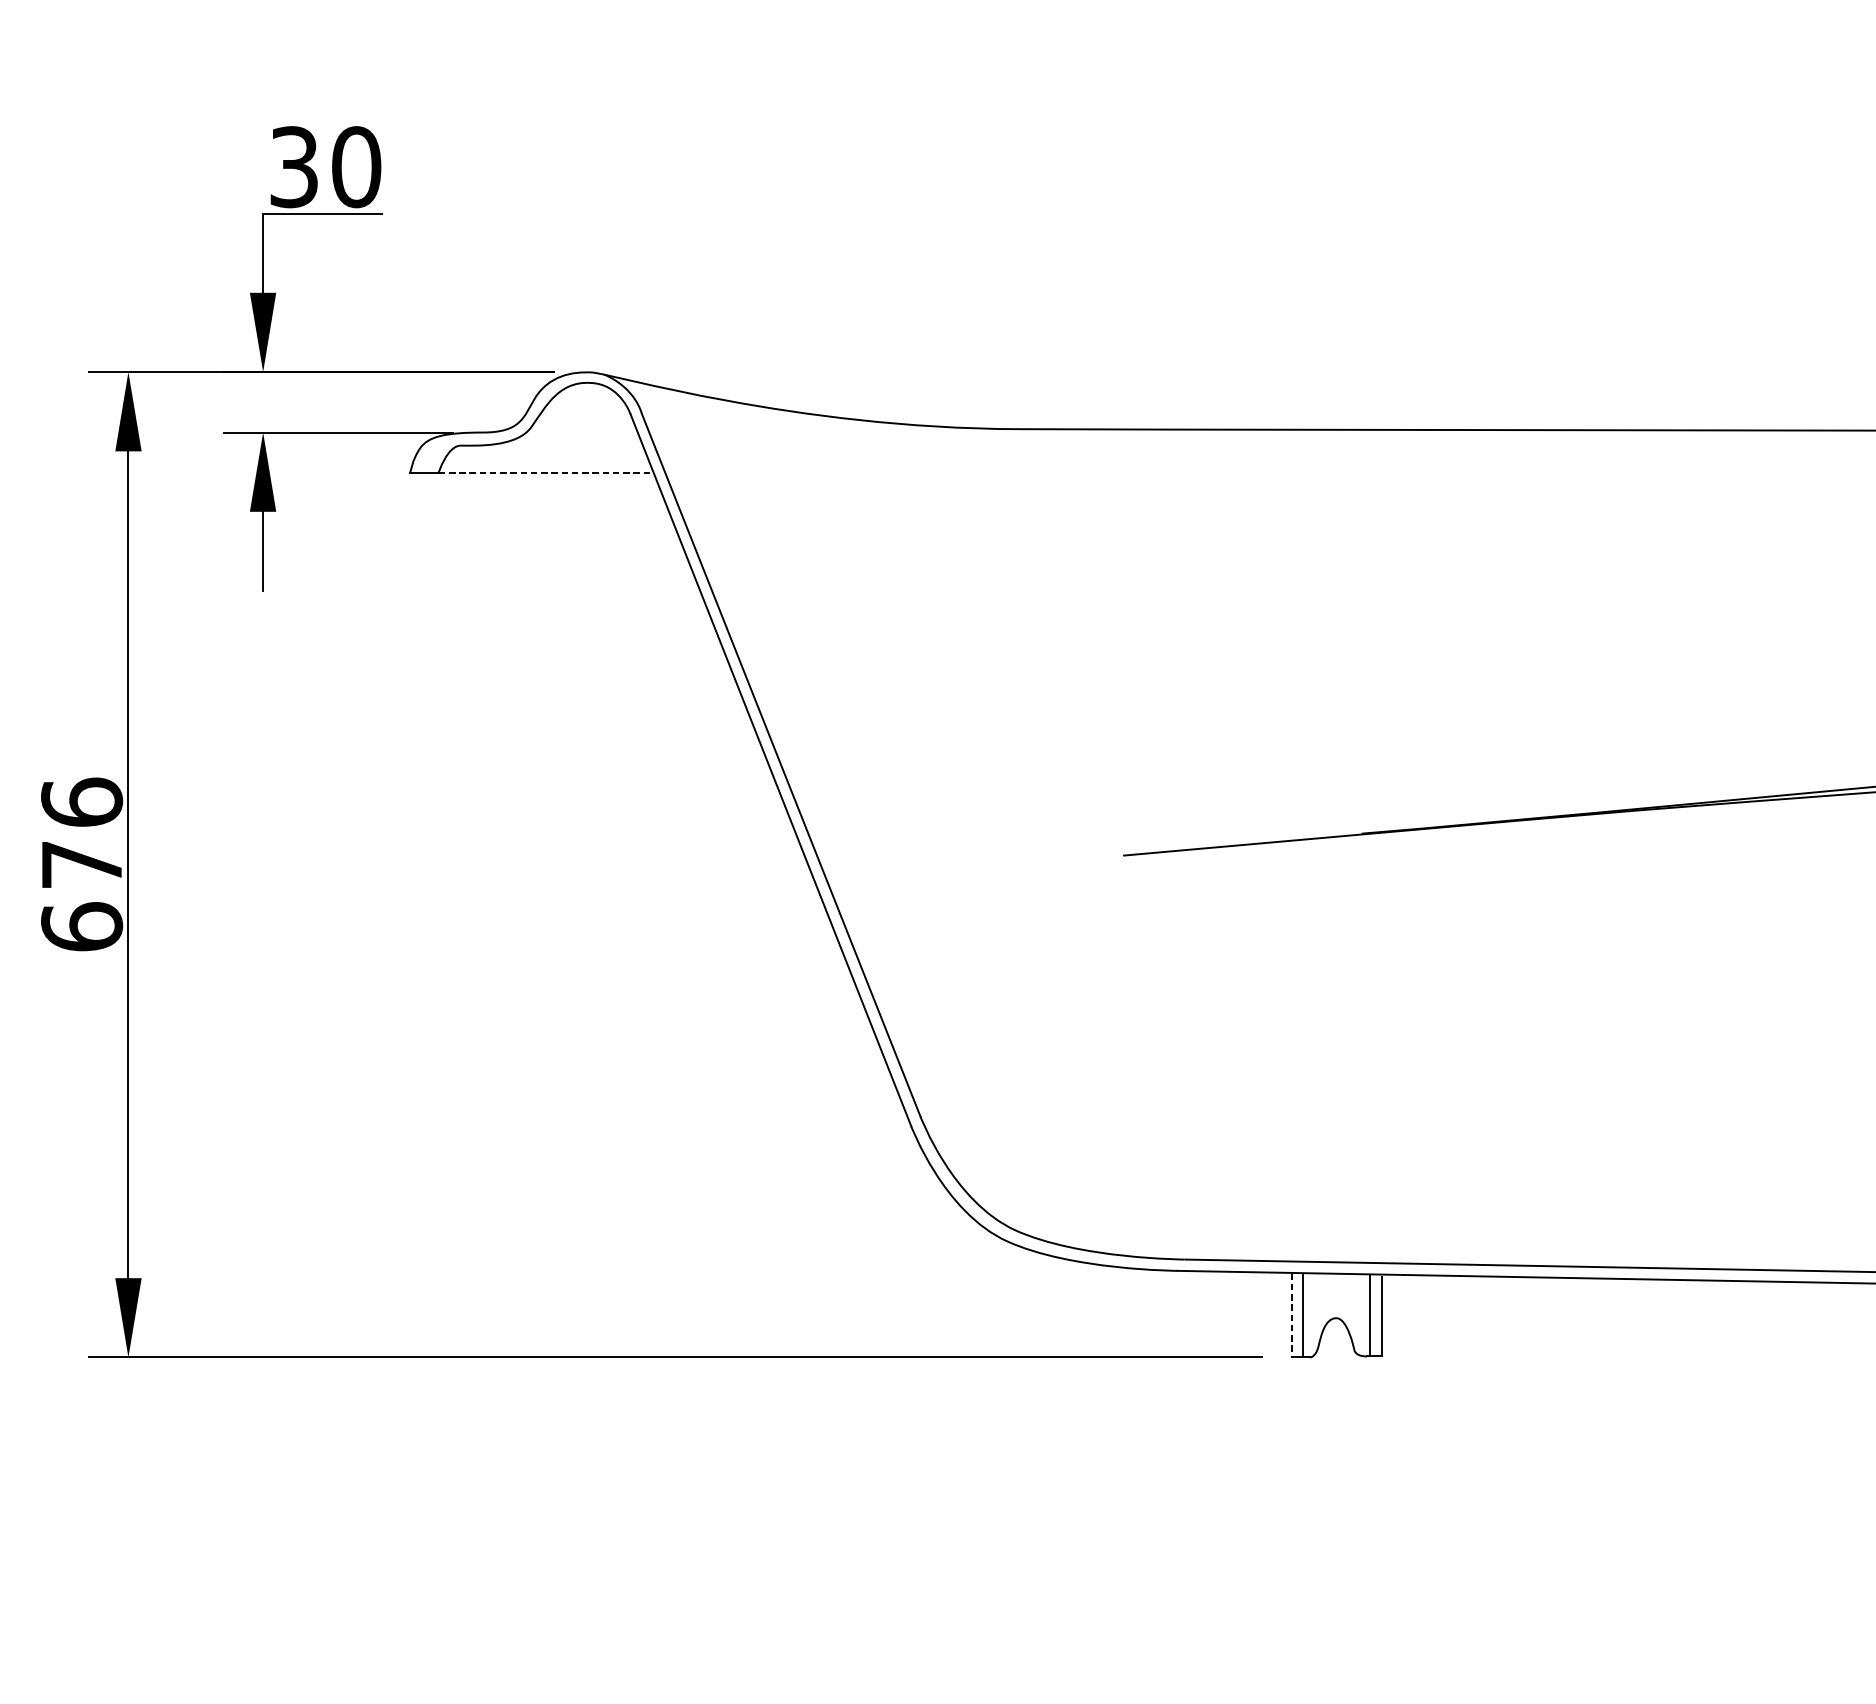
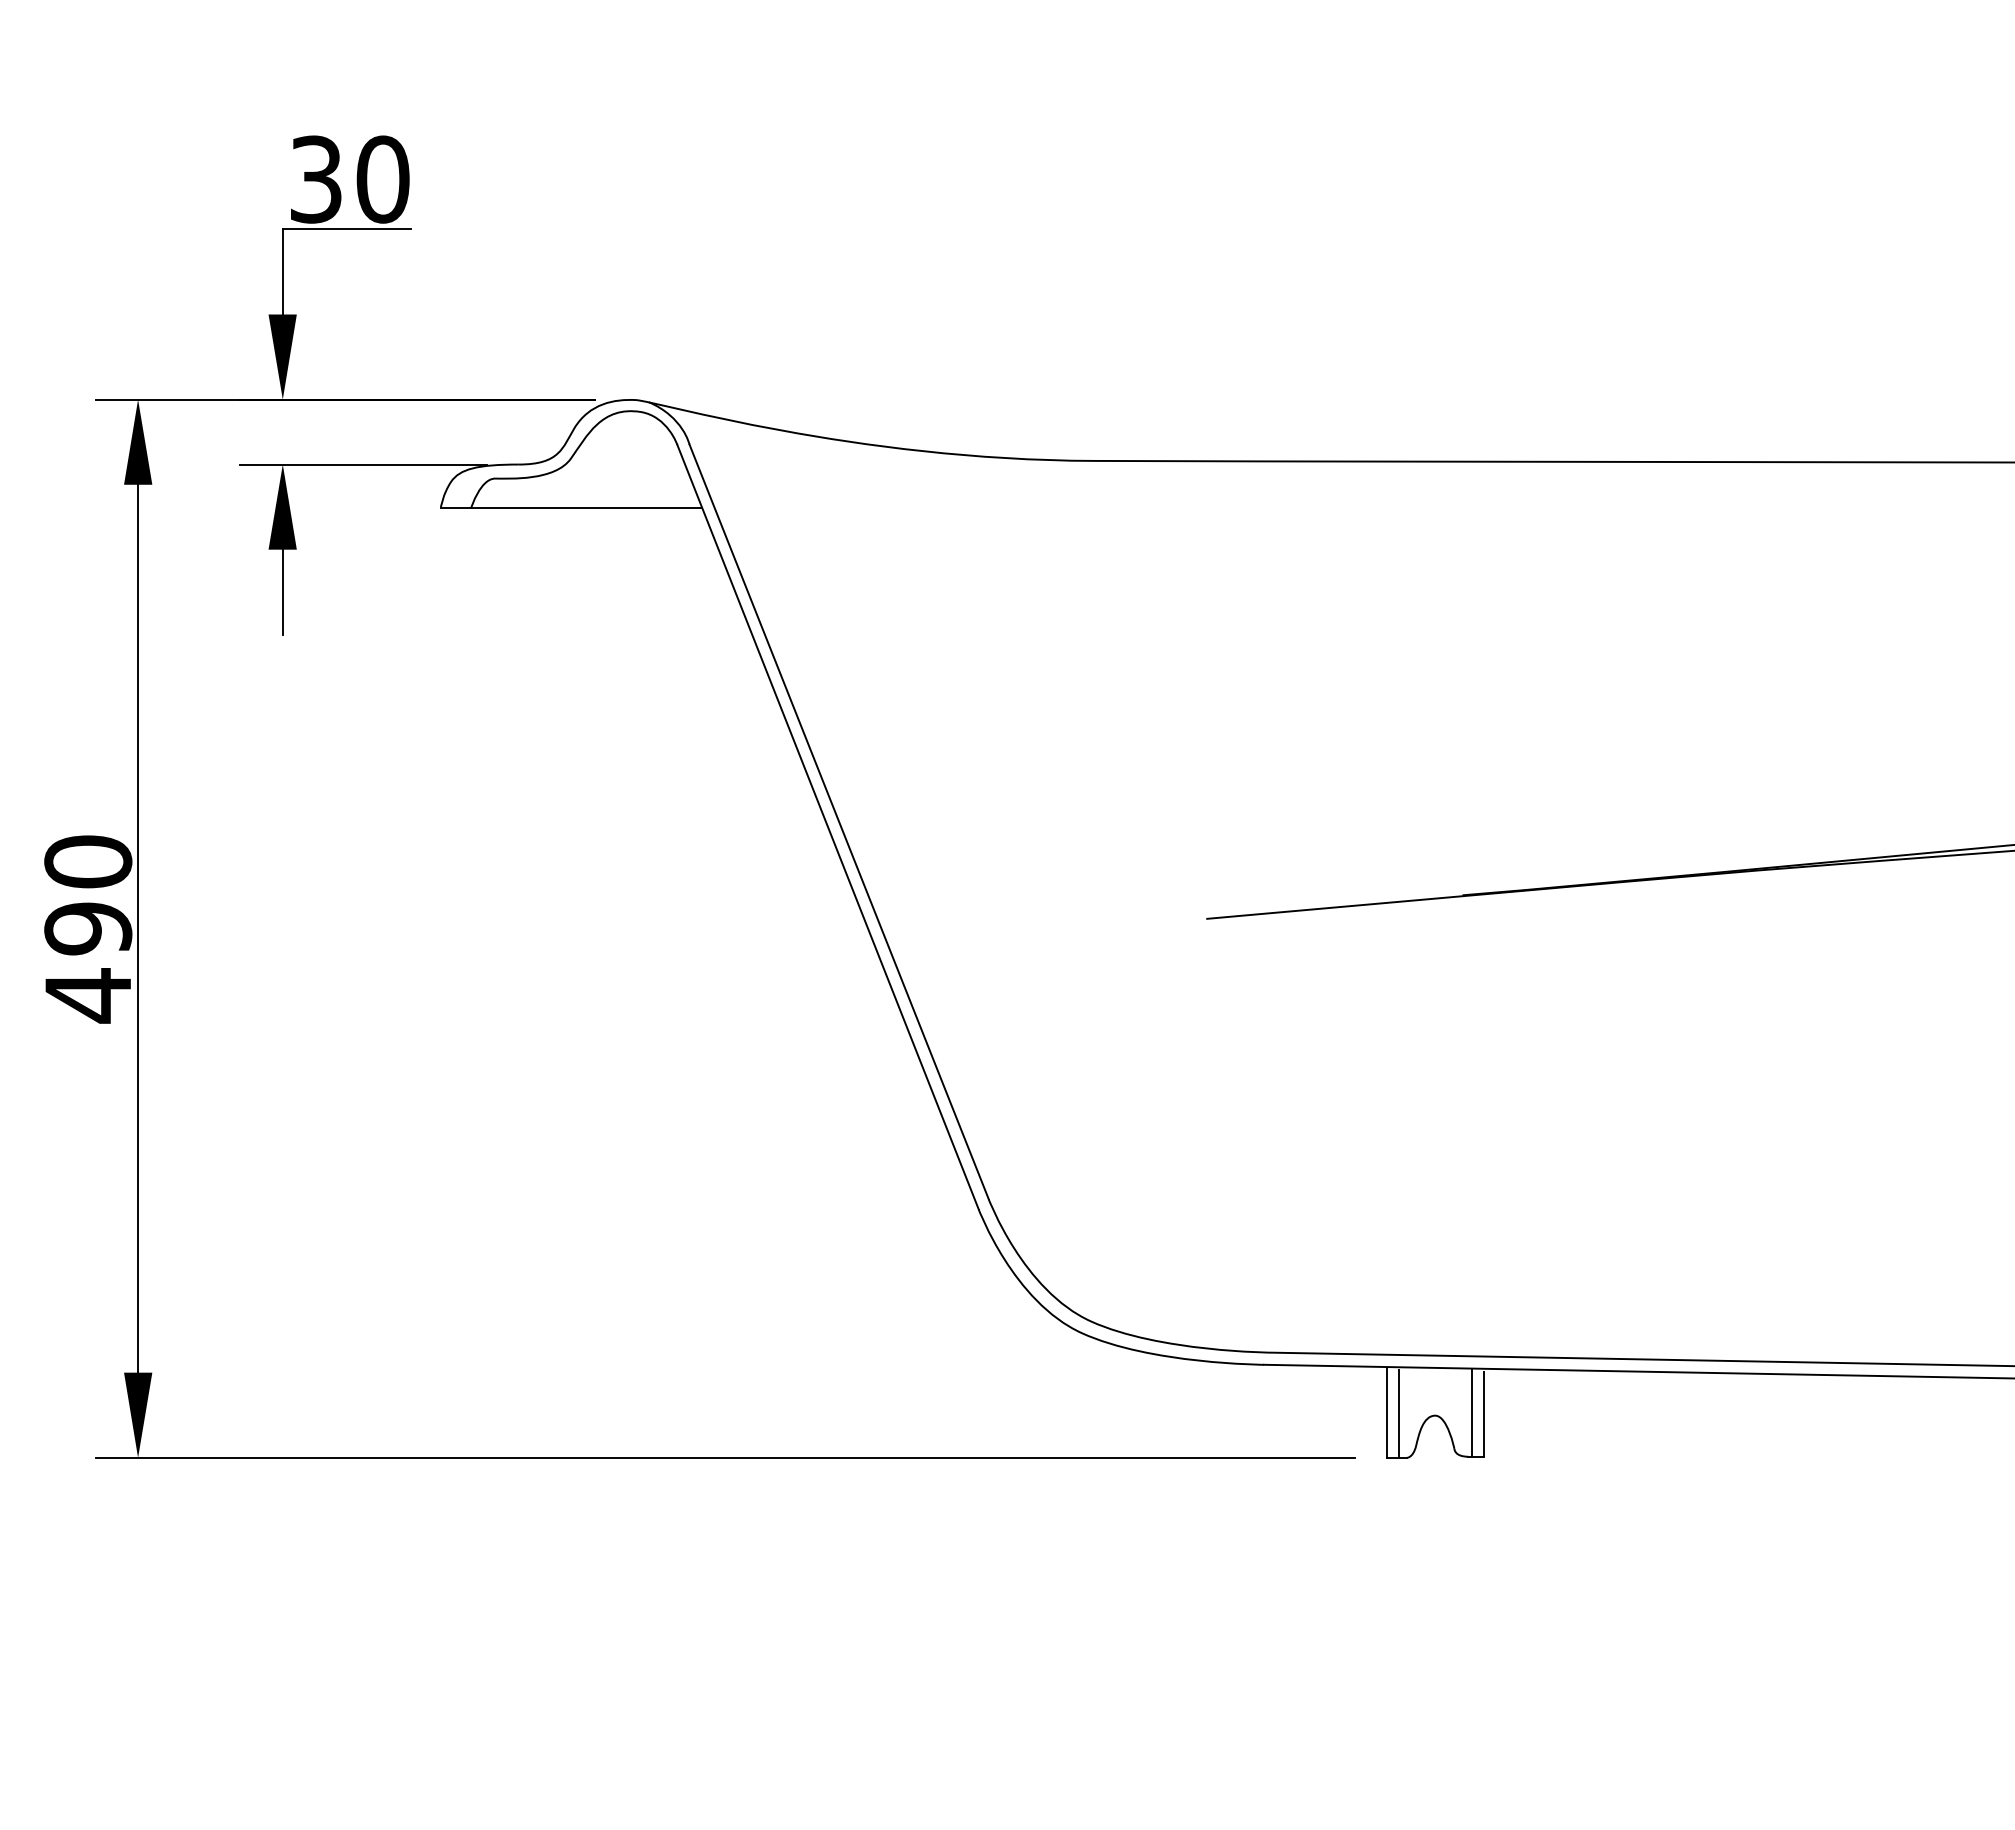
line: (546, 472) -> (587, 507), dashed -> solid
text: (82, 865) -> (88, 929), 676 -> 490
line: (1291, 1316) -> (1387, 1413), dashed -> solid

